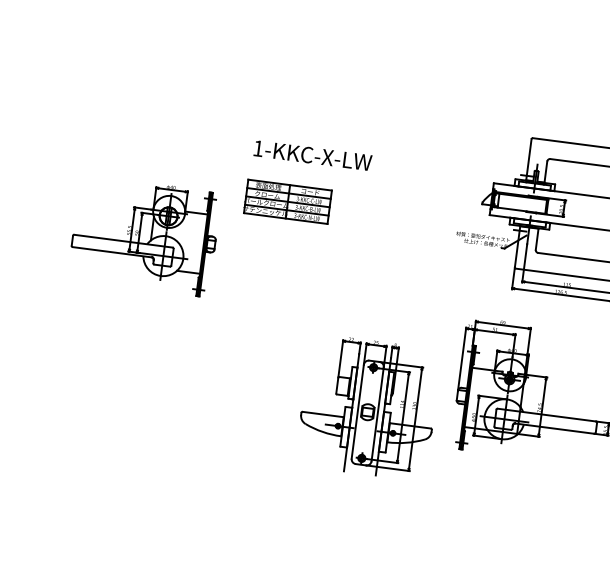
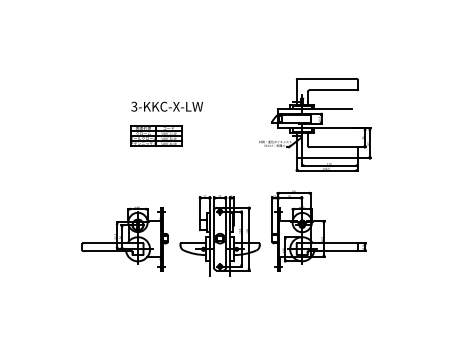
text: (258, 148) -> (134, 106), 1-KKC-X-LW -> 3-KKC-X-LW
part: (143, 235) -> (124, 238), moved
part: (367, 406) -> (219, 235), moved

